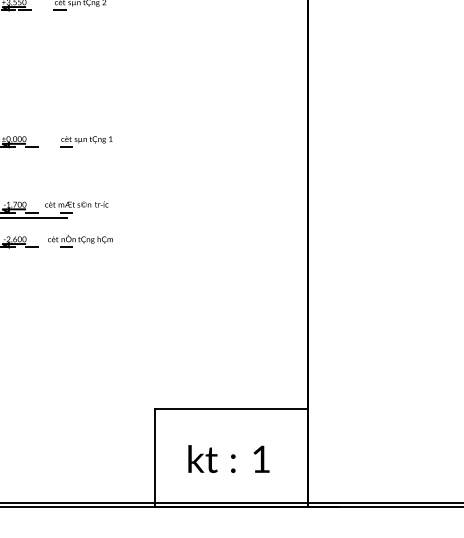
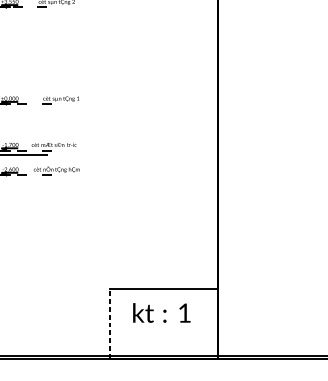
line: (155, 457) -> (109, 323), solid -> dashed
text: (228, 458) -> (161, 312), moved

